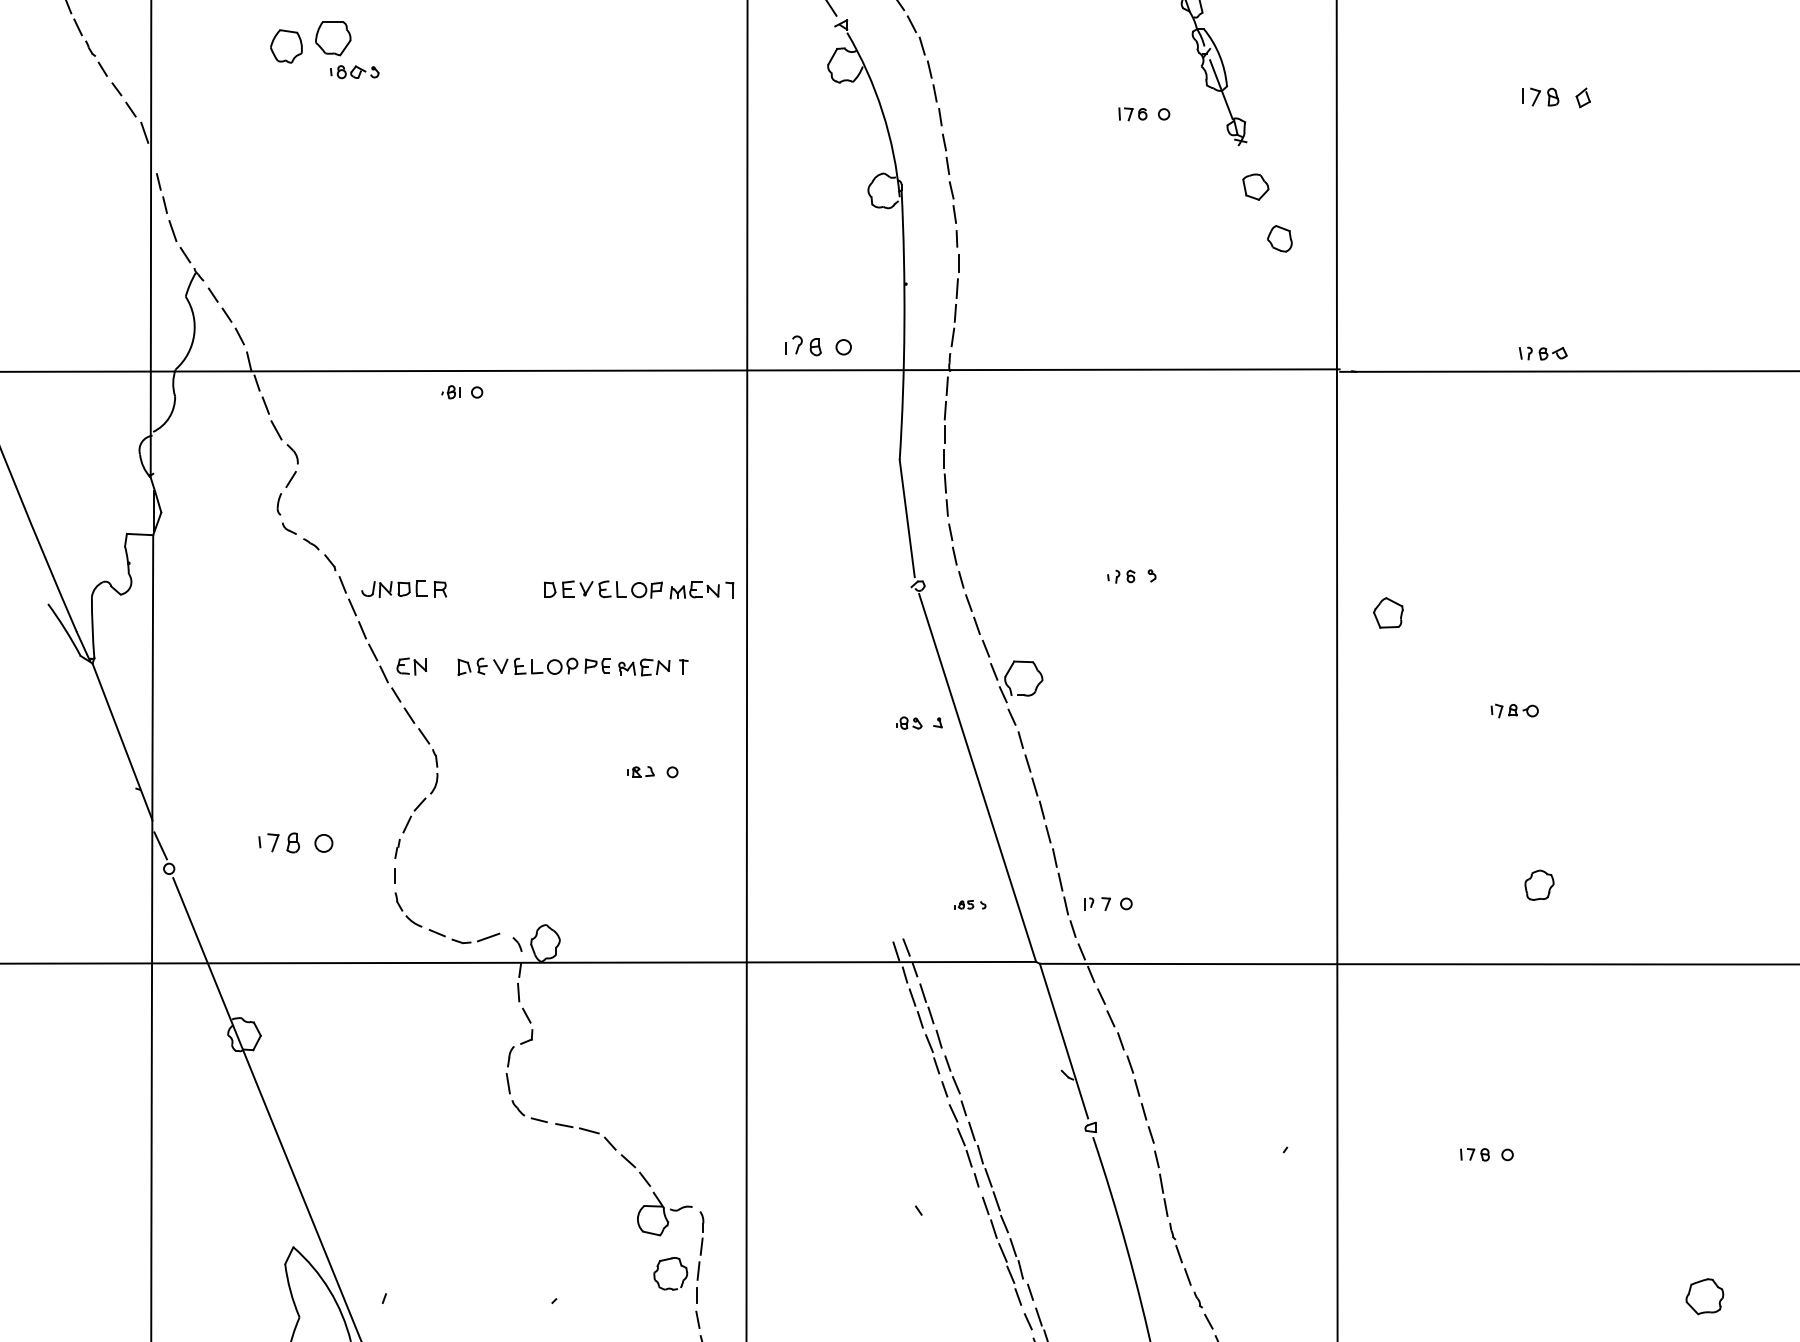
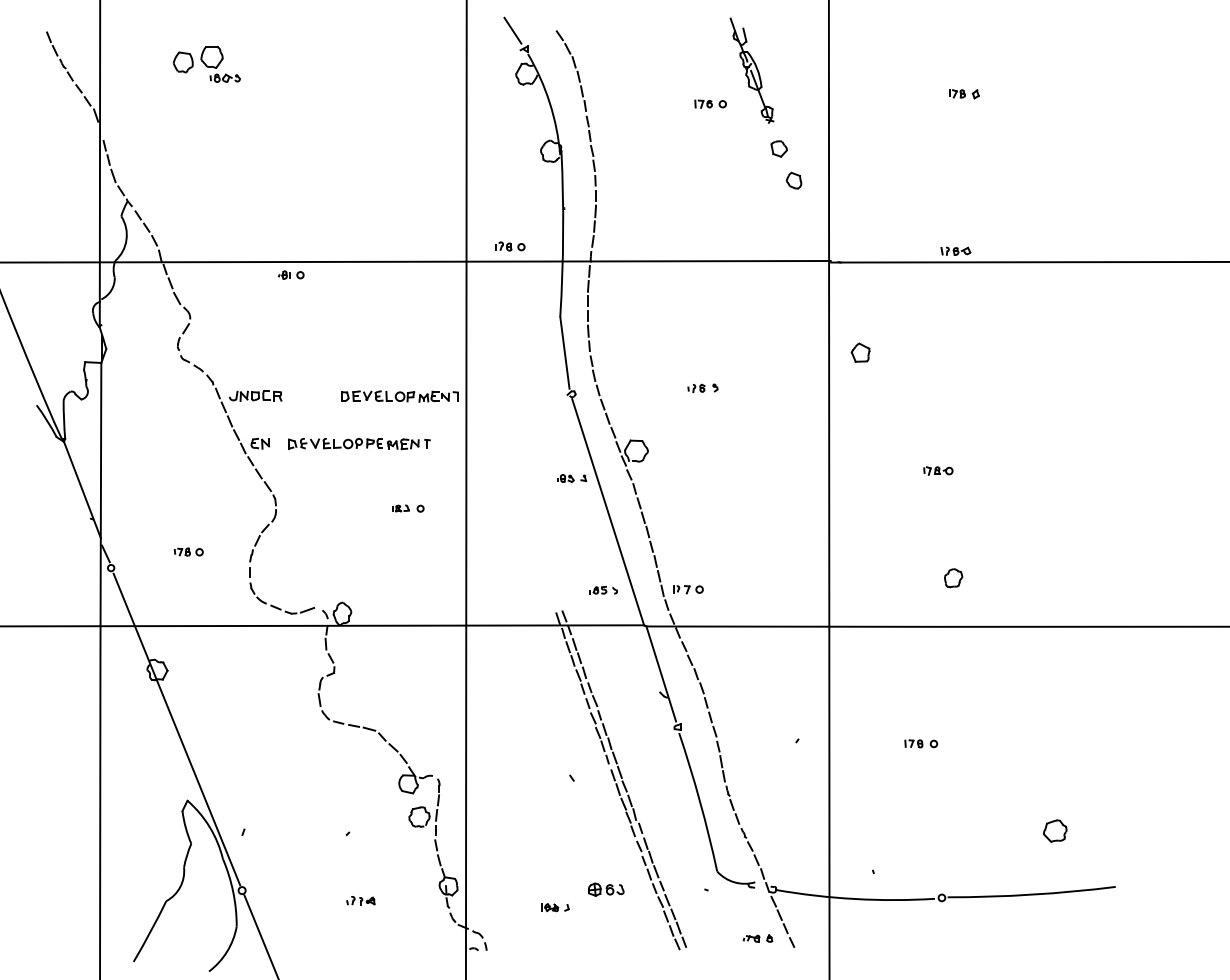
part: (1557, 98) -> (964, 94), size x0.71
part: (818, 345) -> (510, 246), size x0.71
part: (1388, 612) -> (860, 352), moved
part: (295, 841) -> (188, 551), size x0.62
part: (970, 903) -> (603, 589), size x1.43

